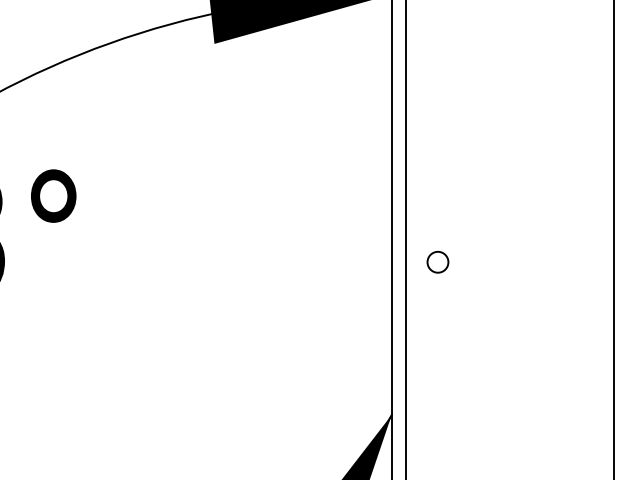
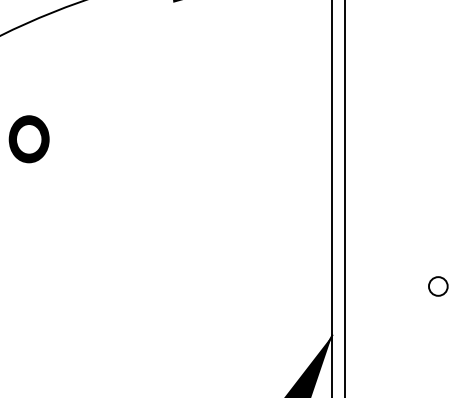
circle: (437, 262) -> (437, 286), moved

